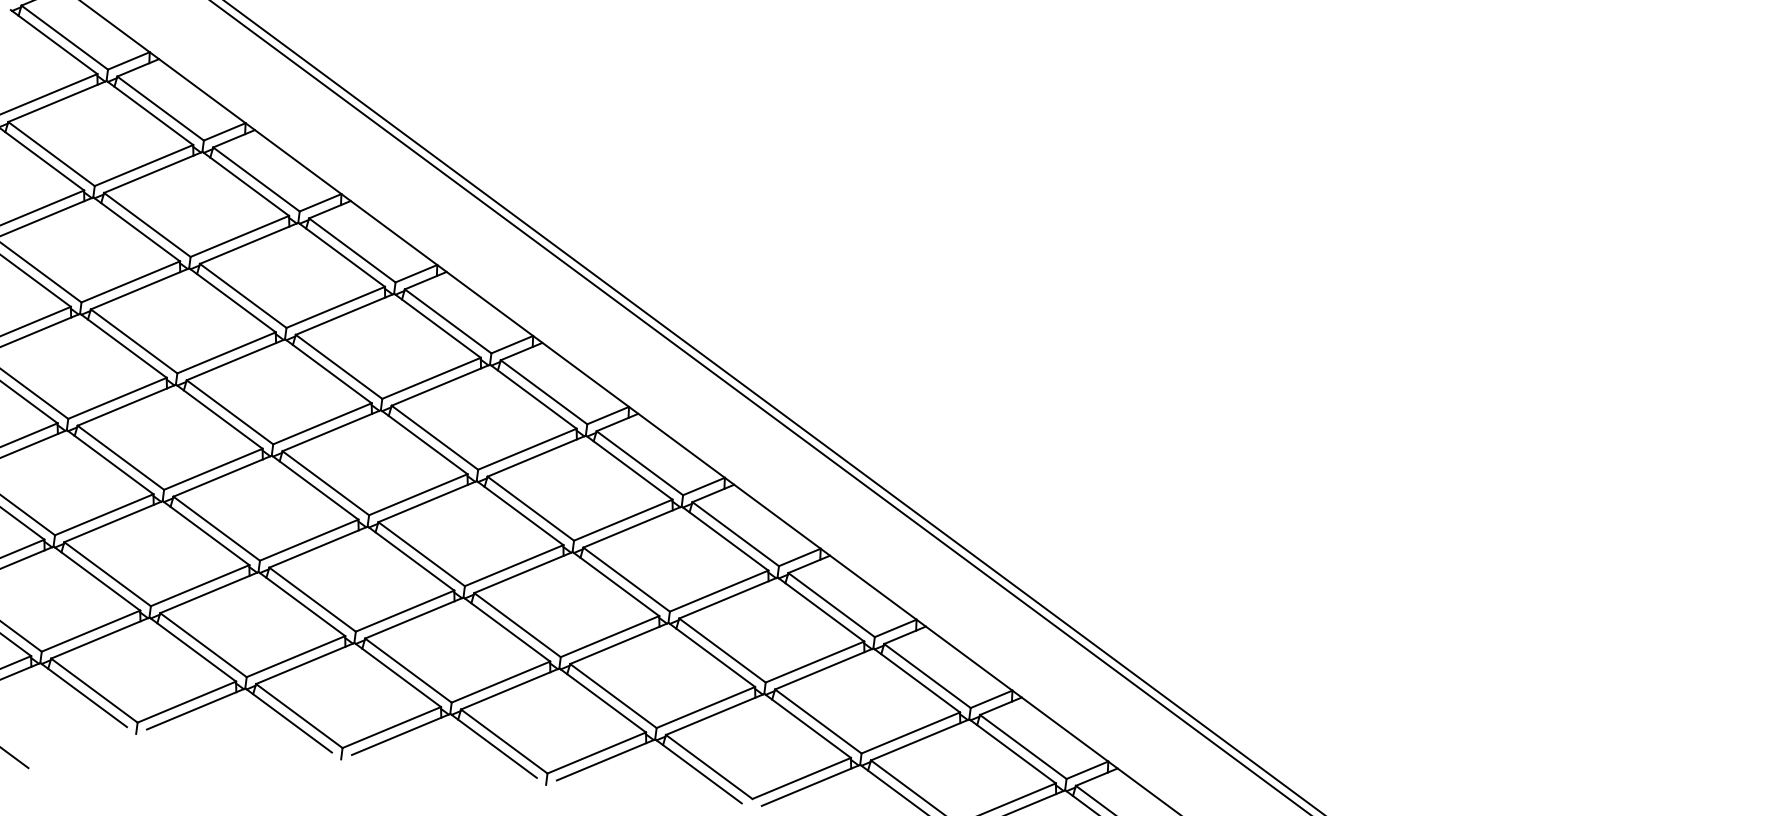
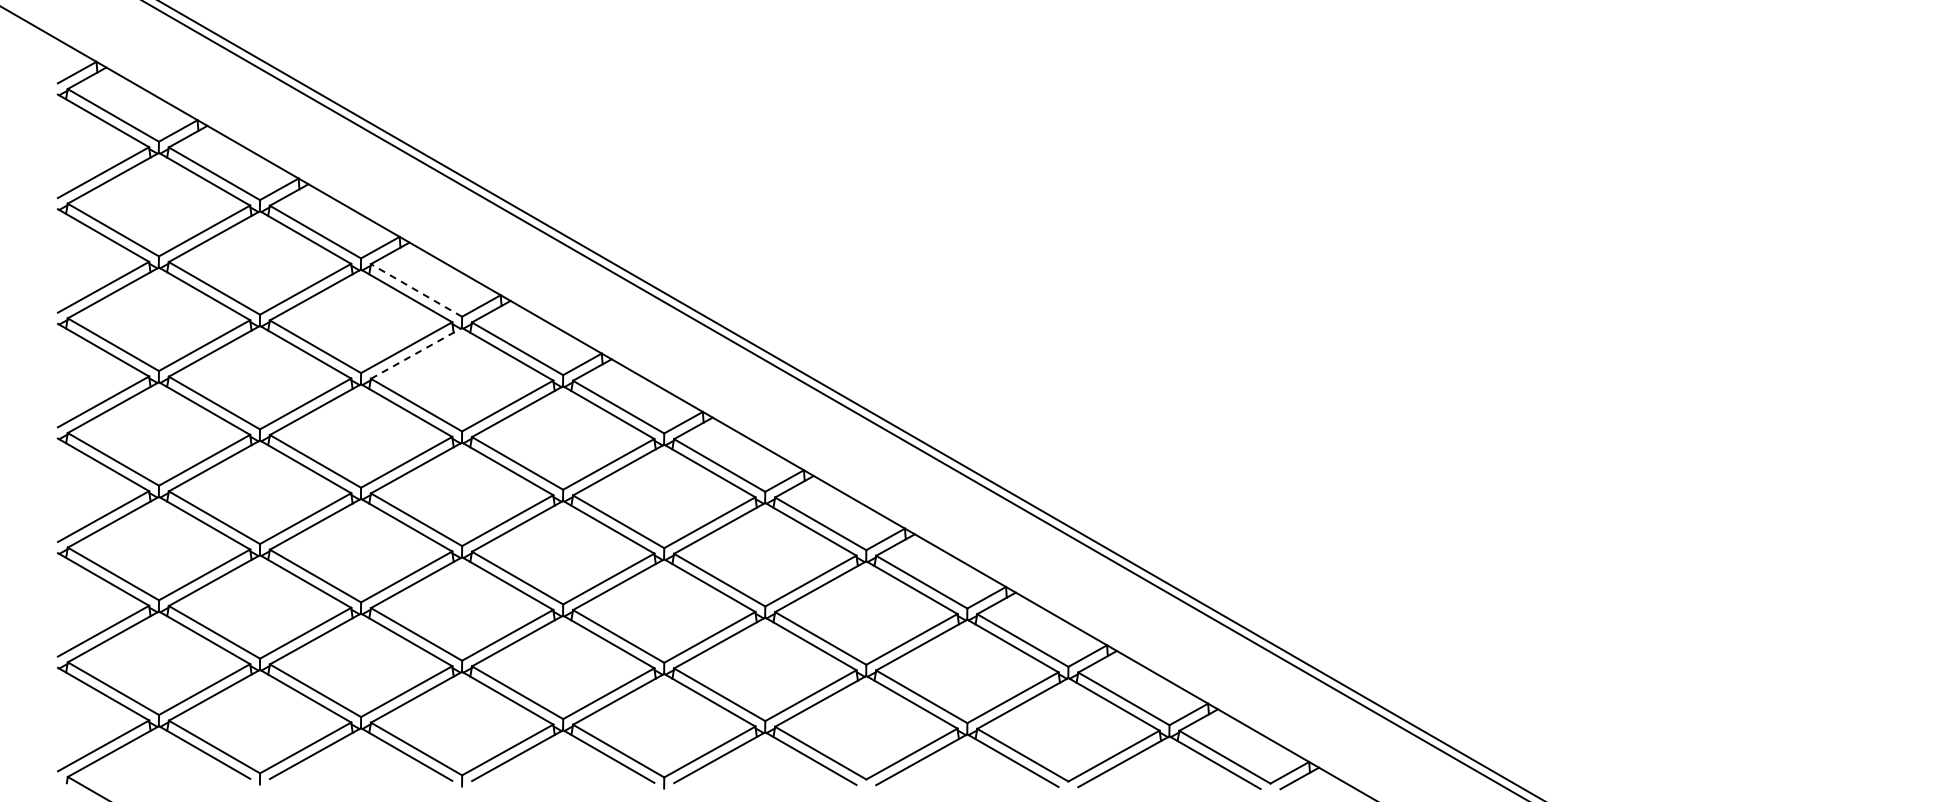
line: (352, 250) -> (416, 290), solid -> dashed
line: (345, 314) -> (416, 353), solid -> dashed

